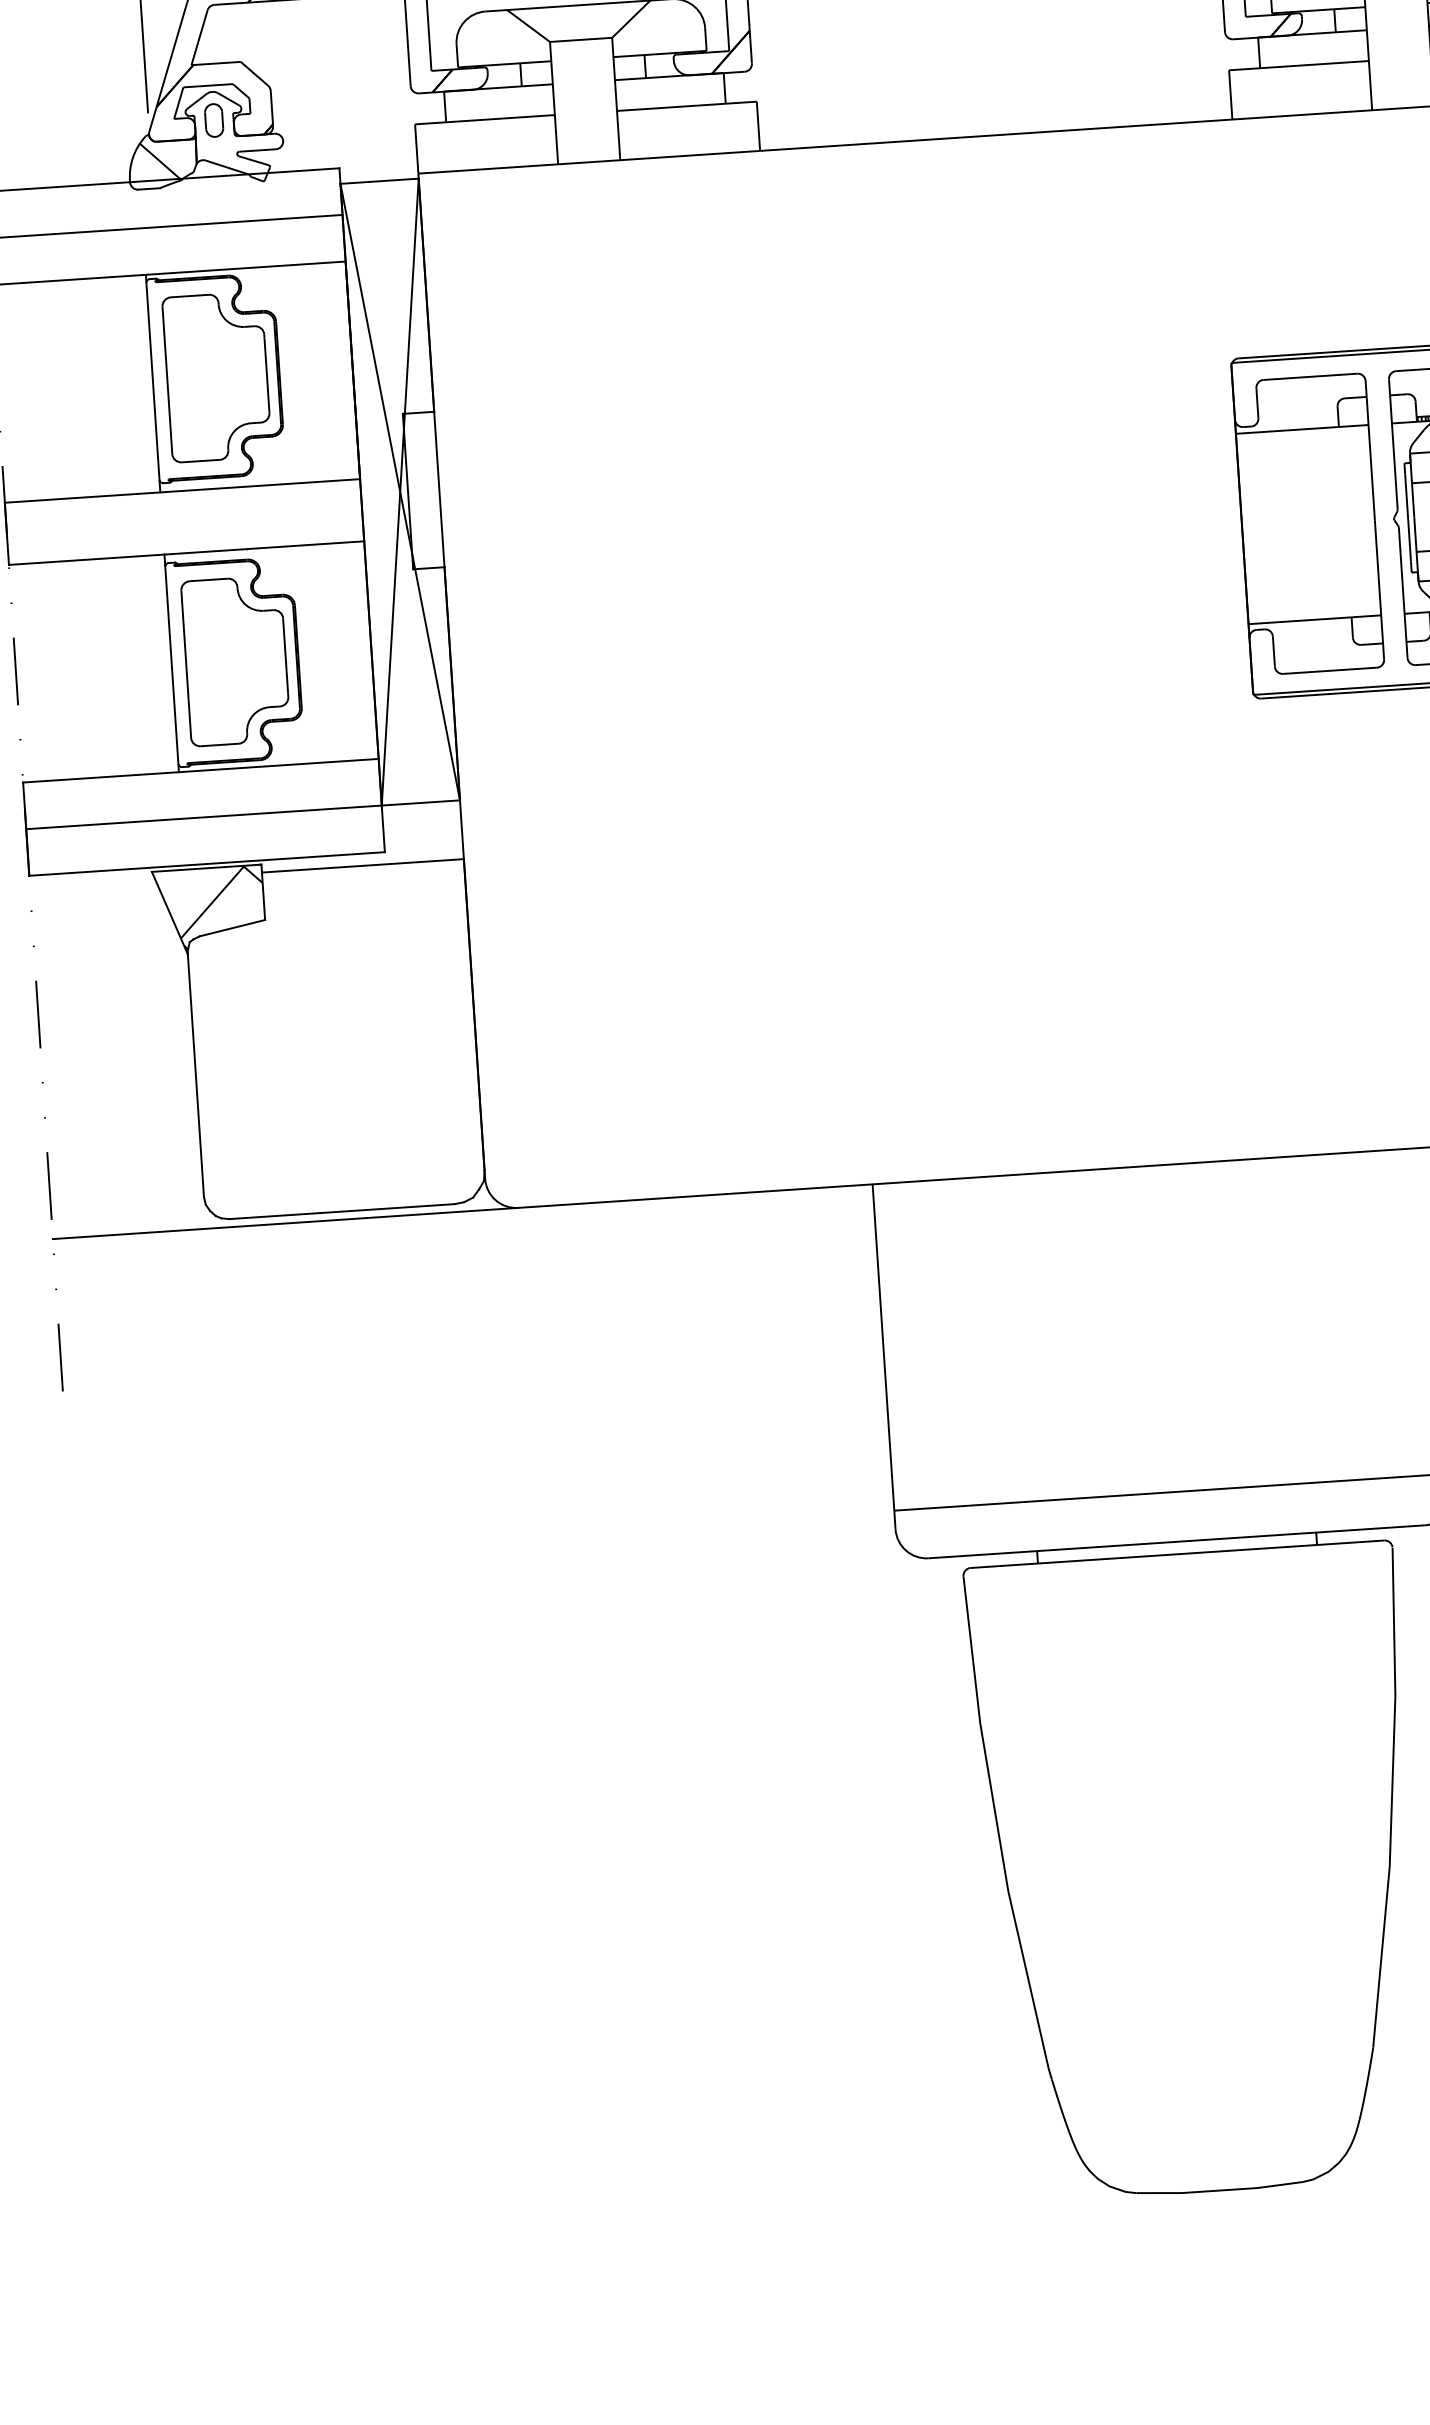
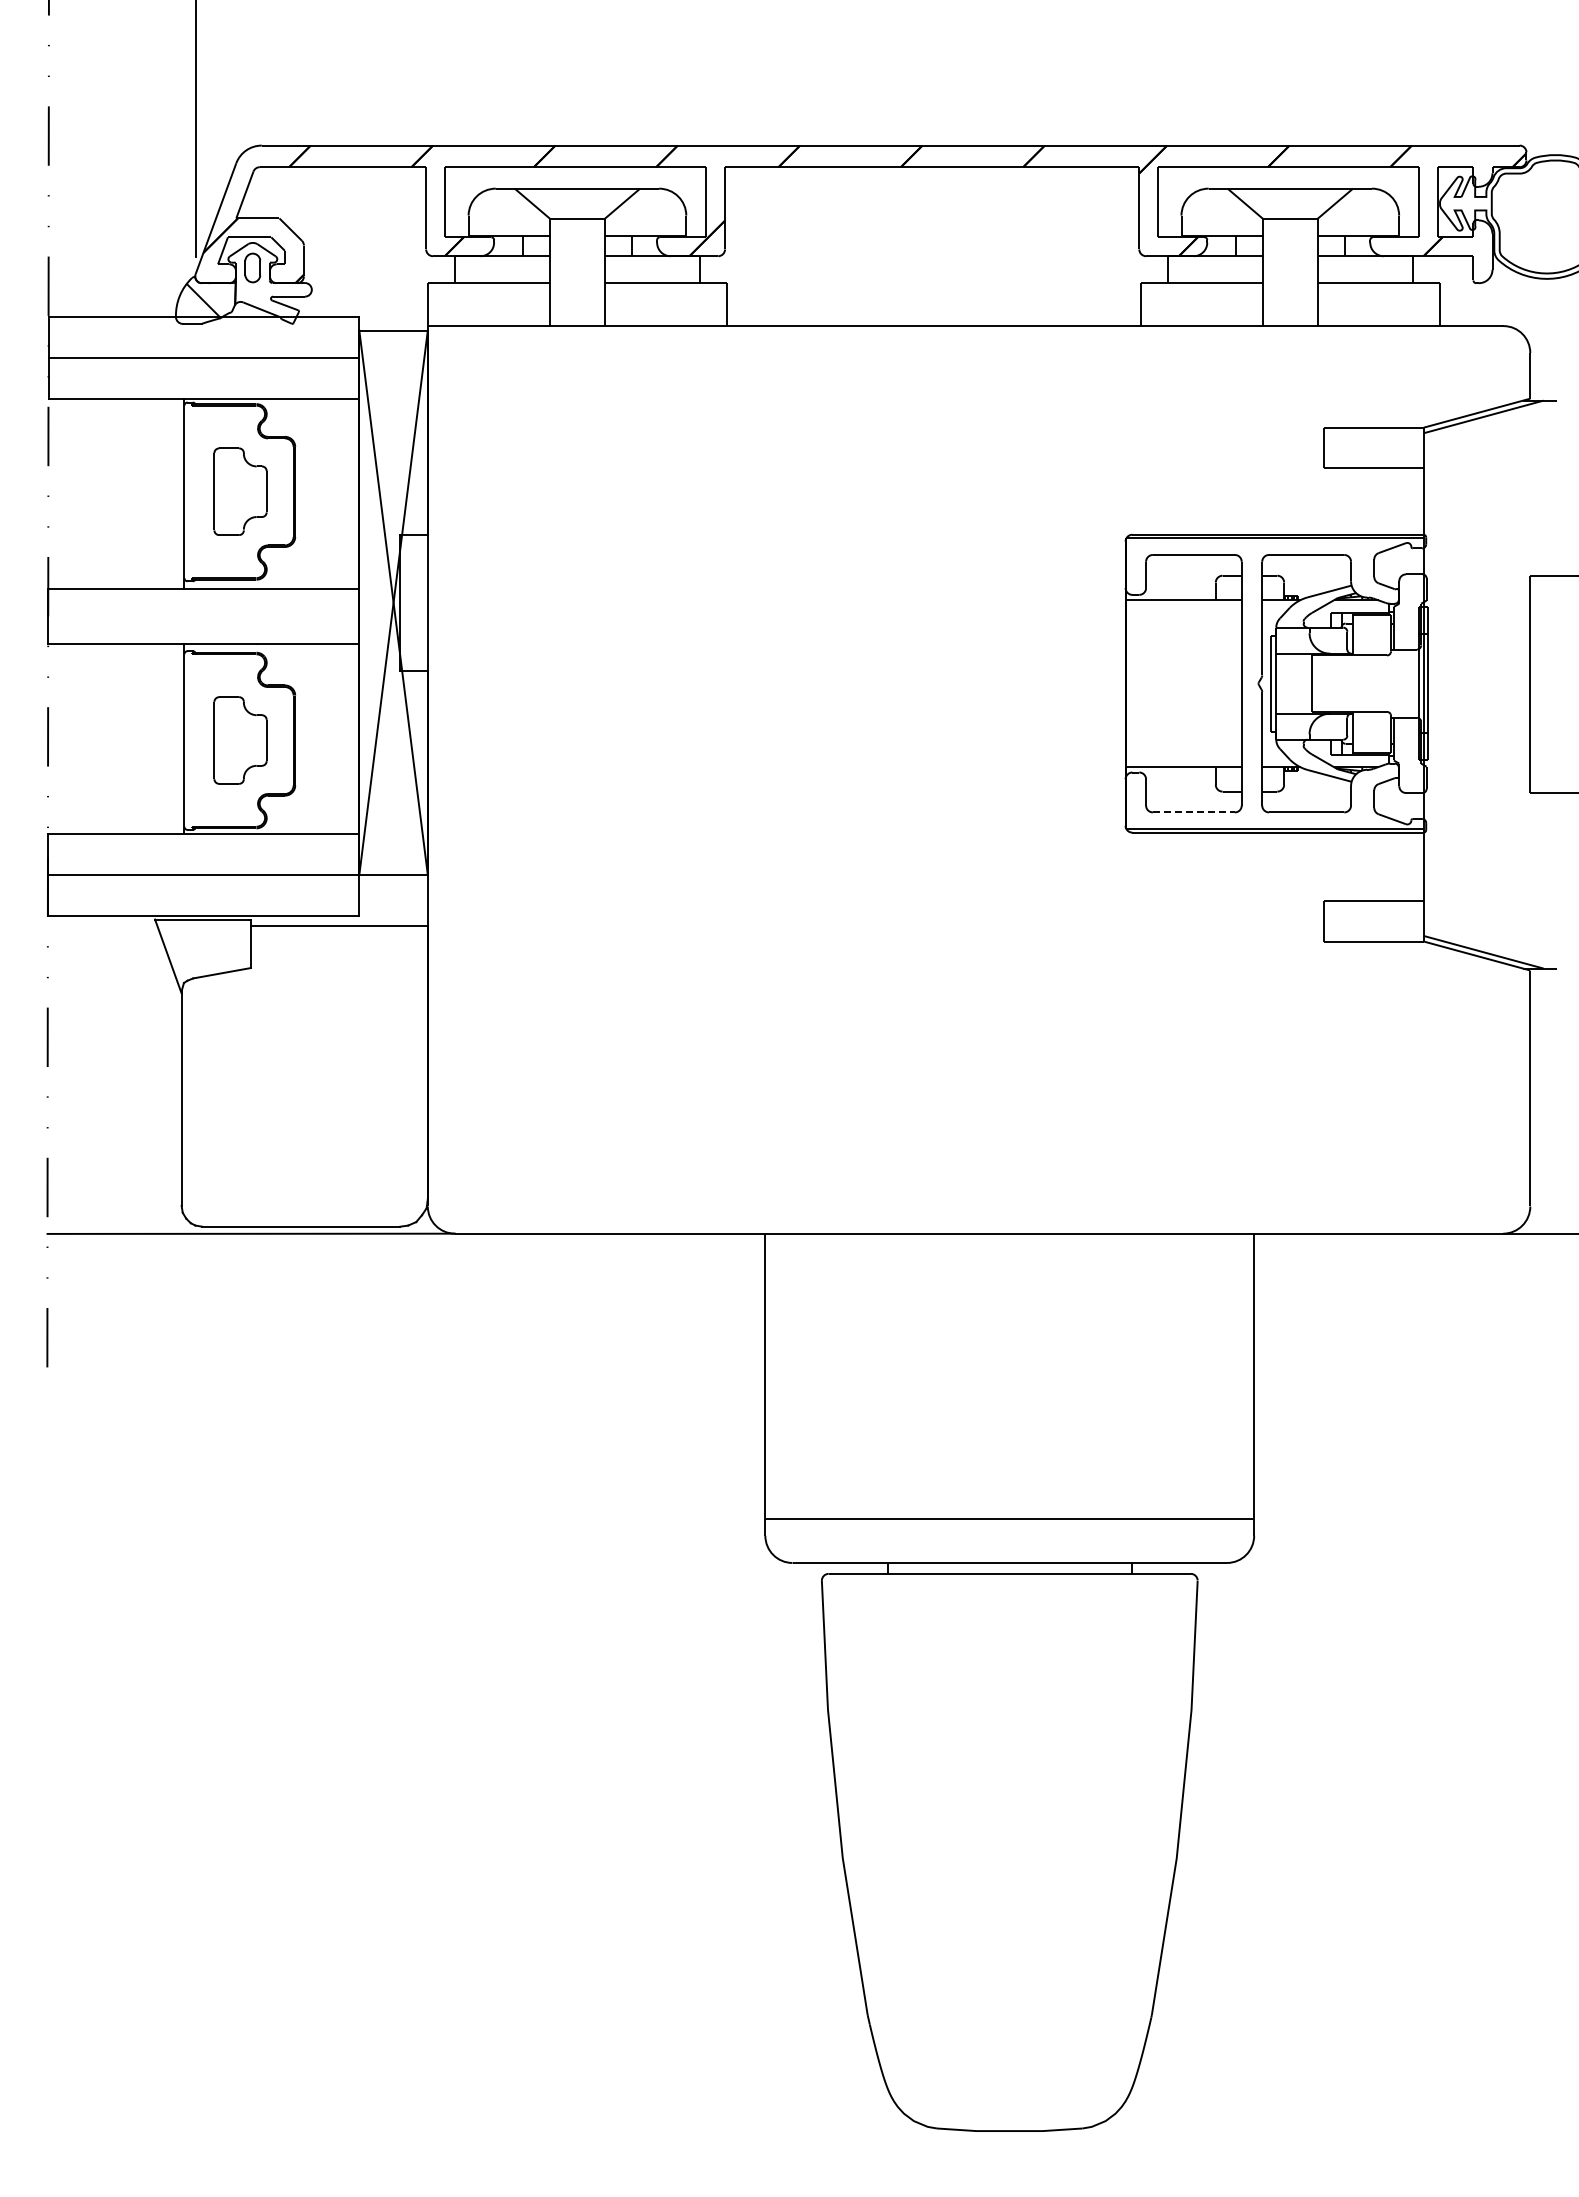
part: (217, 376) -> (240, 491), size x0.6
part: (235, 660) -> (240, 740), size x0.6
line: (1329, 670) -> (1193, 812), solid -> dashed
hatch: (221, 907) -> (213, 954), removed

